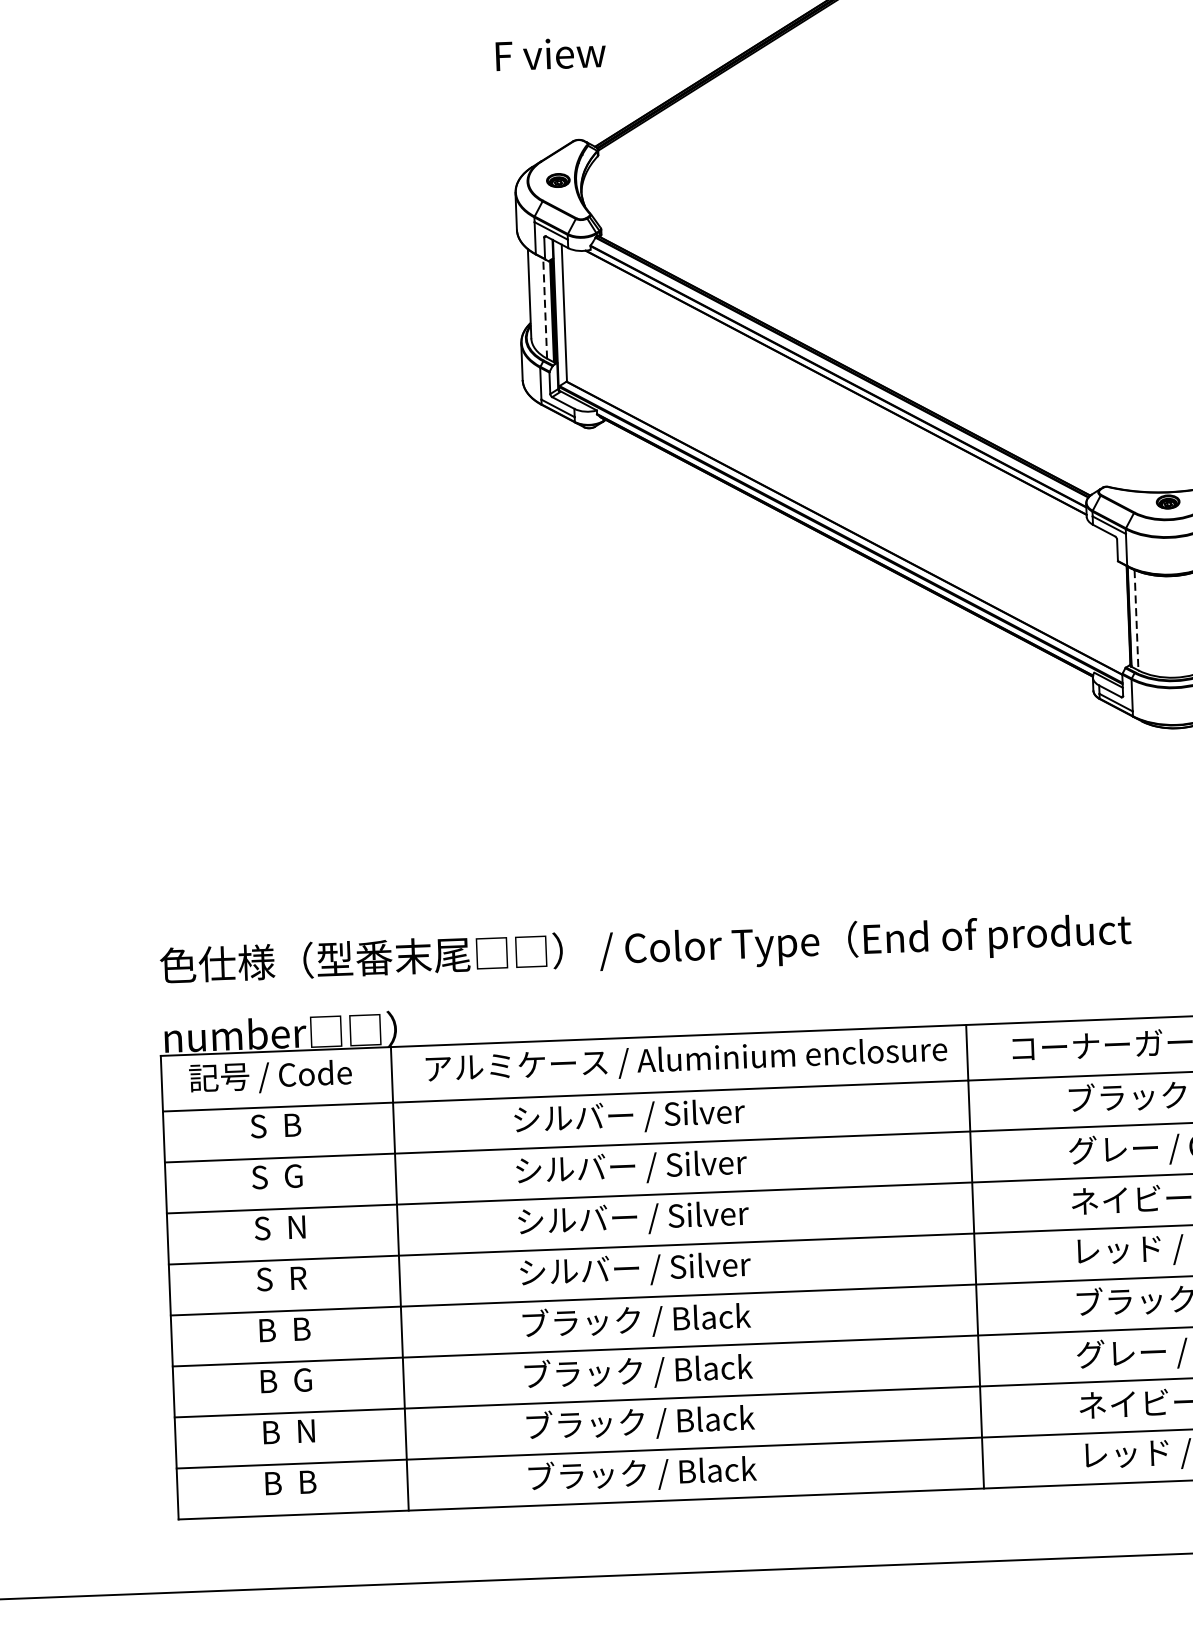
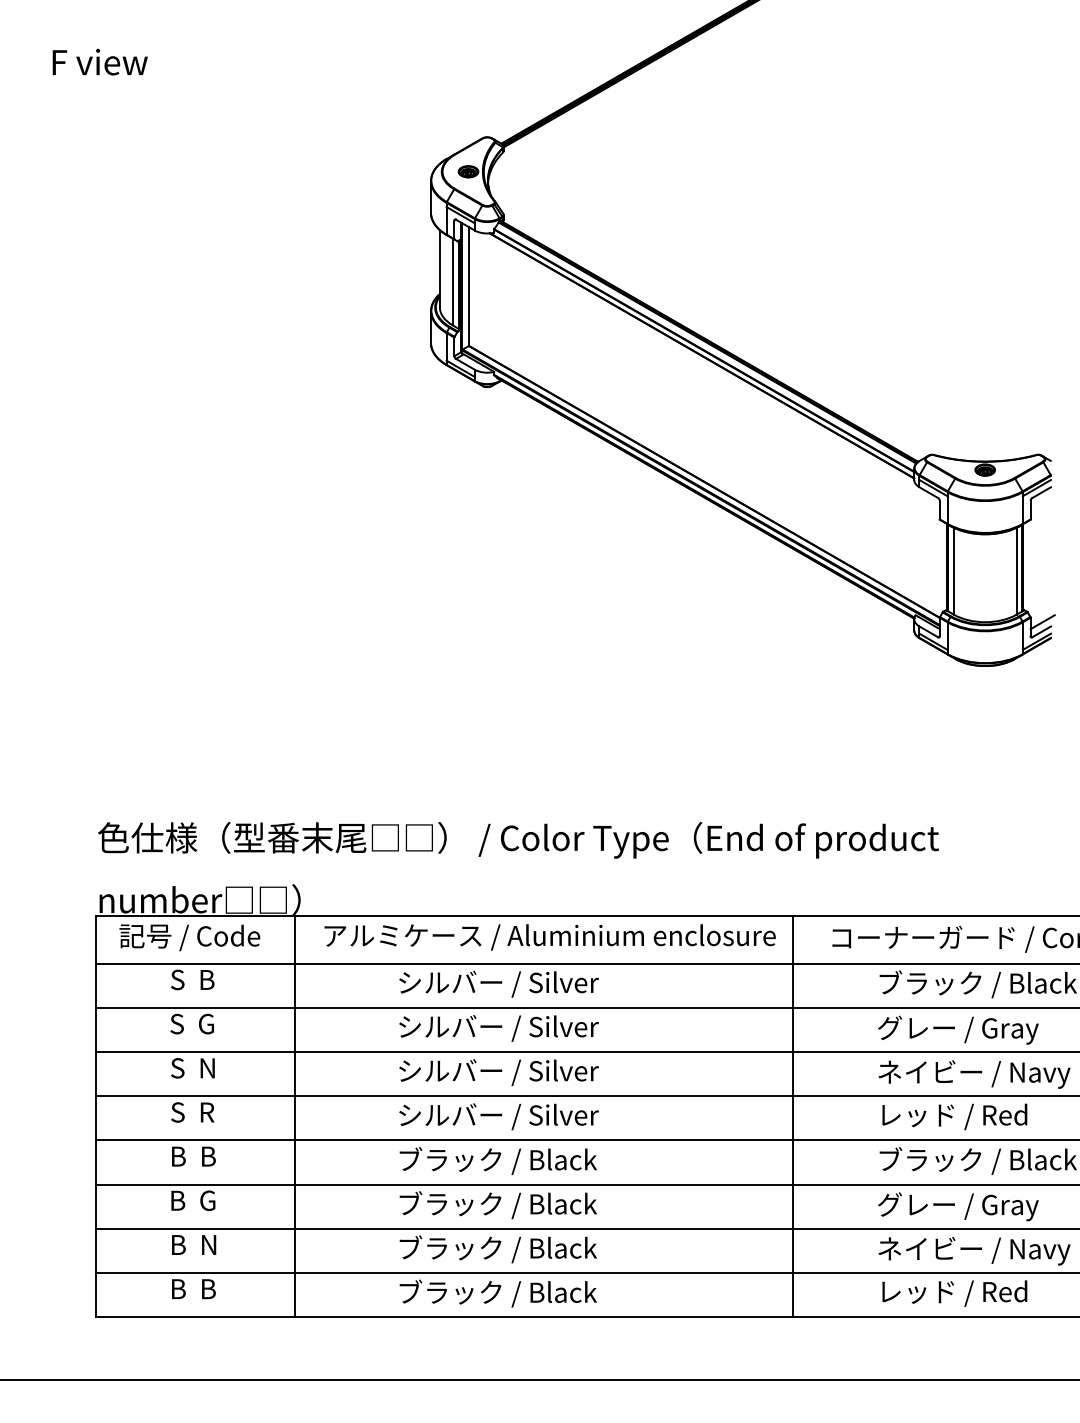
text: (550, 53) -> (99, 61), moved
line: (544, 307) -> (452, 281), dashed -> solid
line: (1136, 620) -> (953, 571), dashed -> solid

